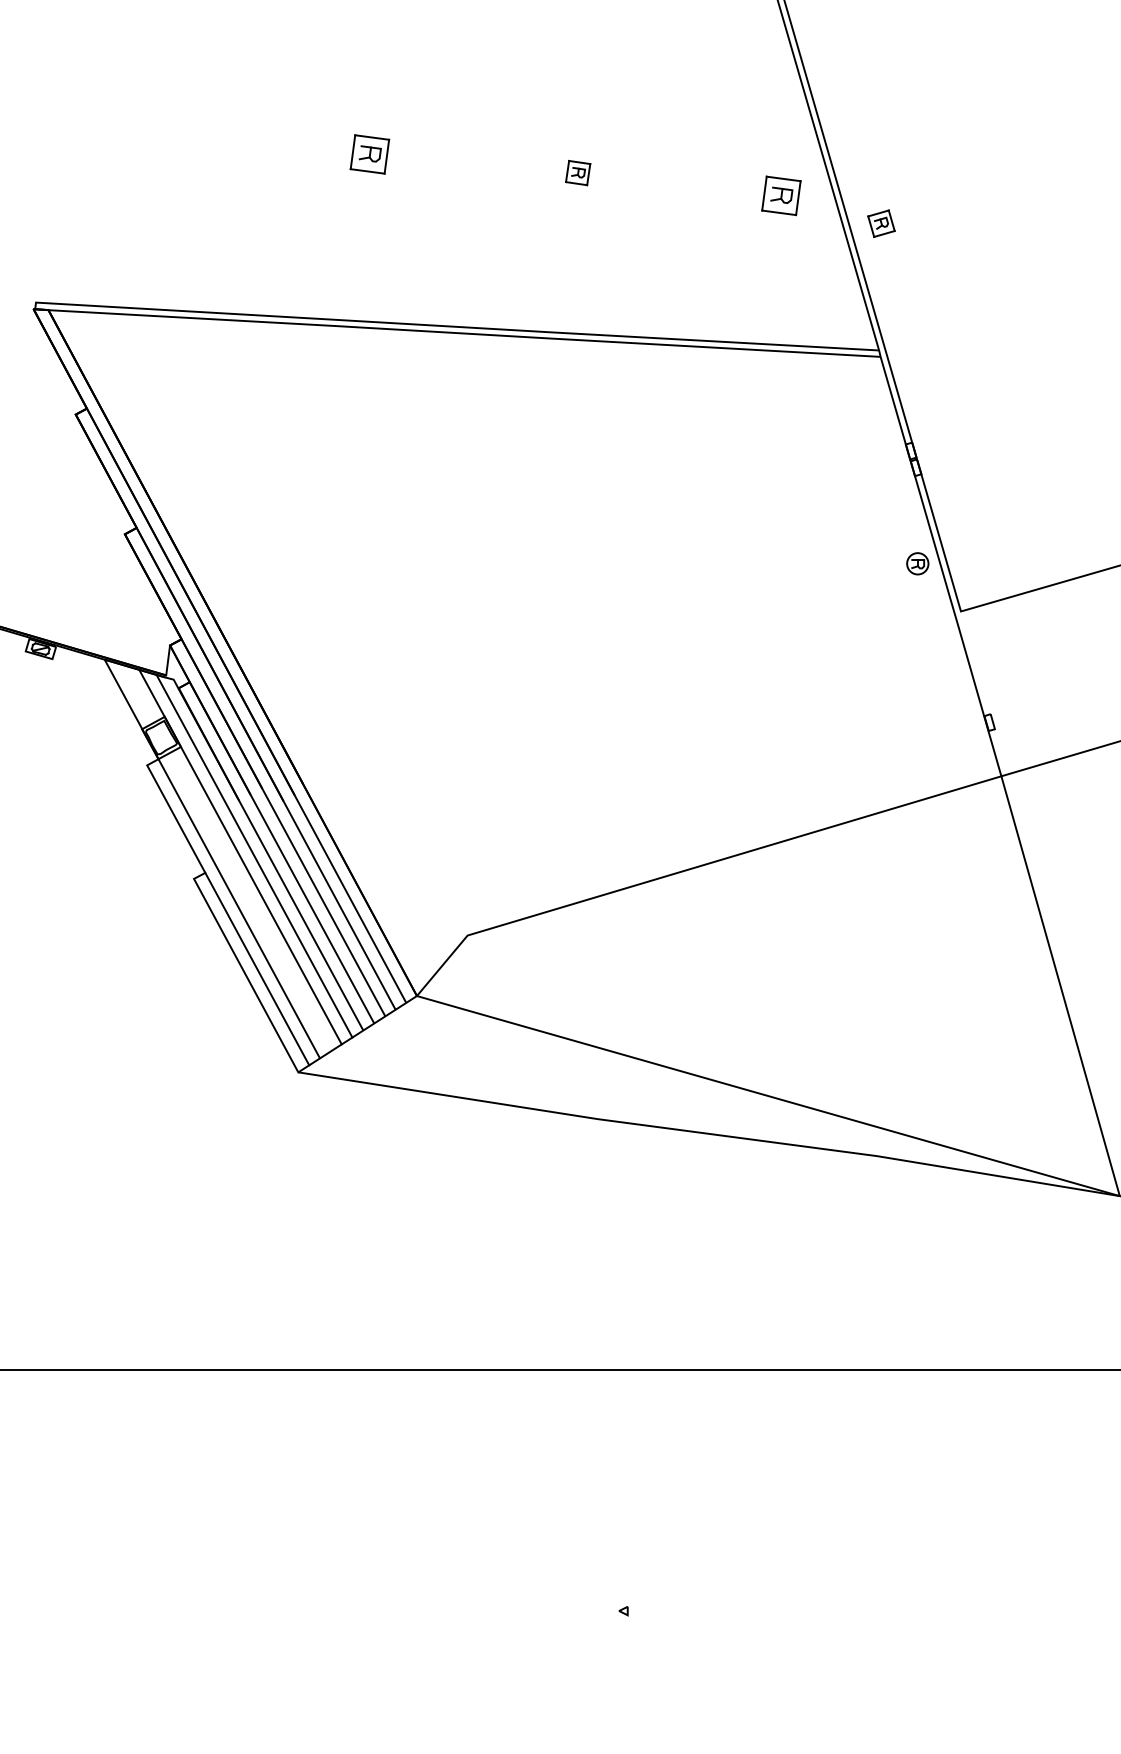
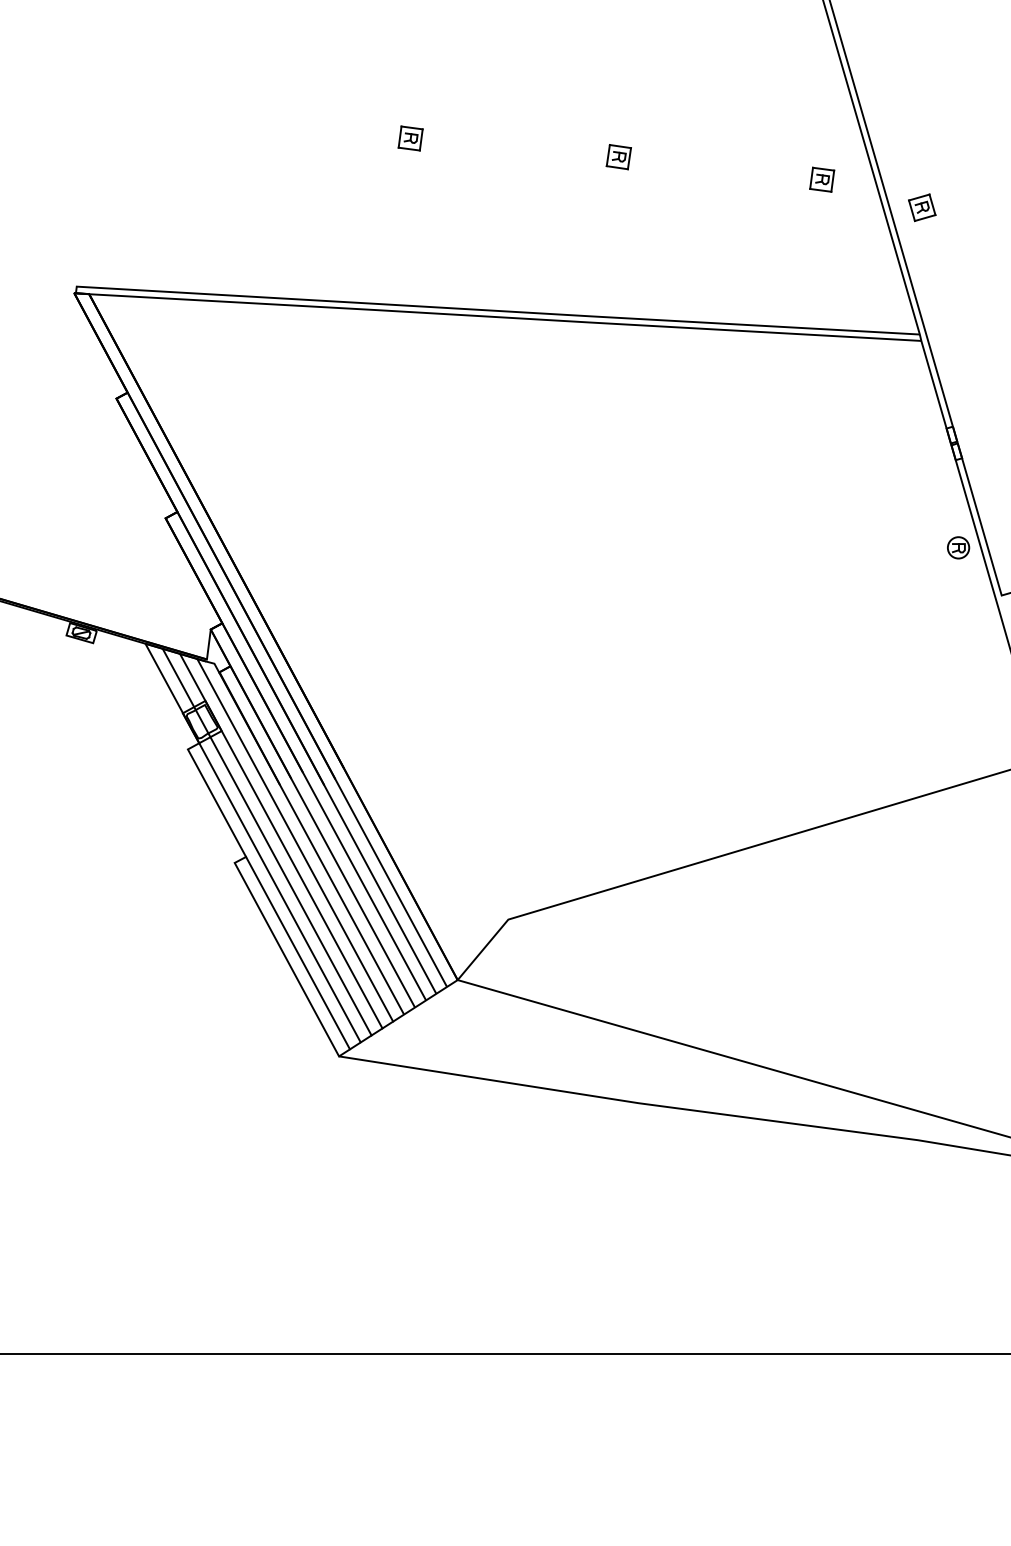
part: (369, 154) -> (410, 138), size x0.62
part: (781, 195) -> (822, 179), size x0.62
line: (225, 857) -> (266, 841), added

